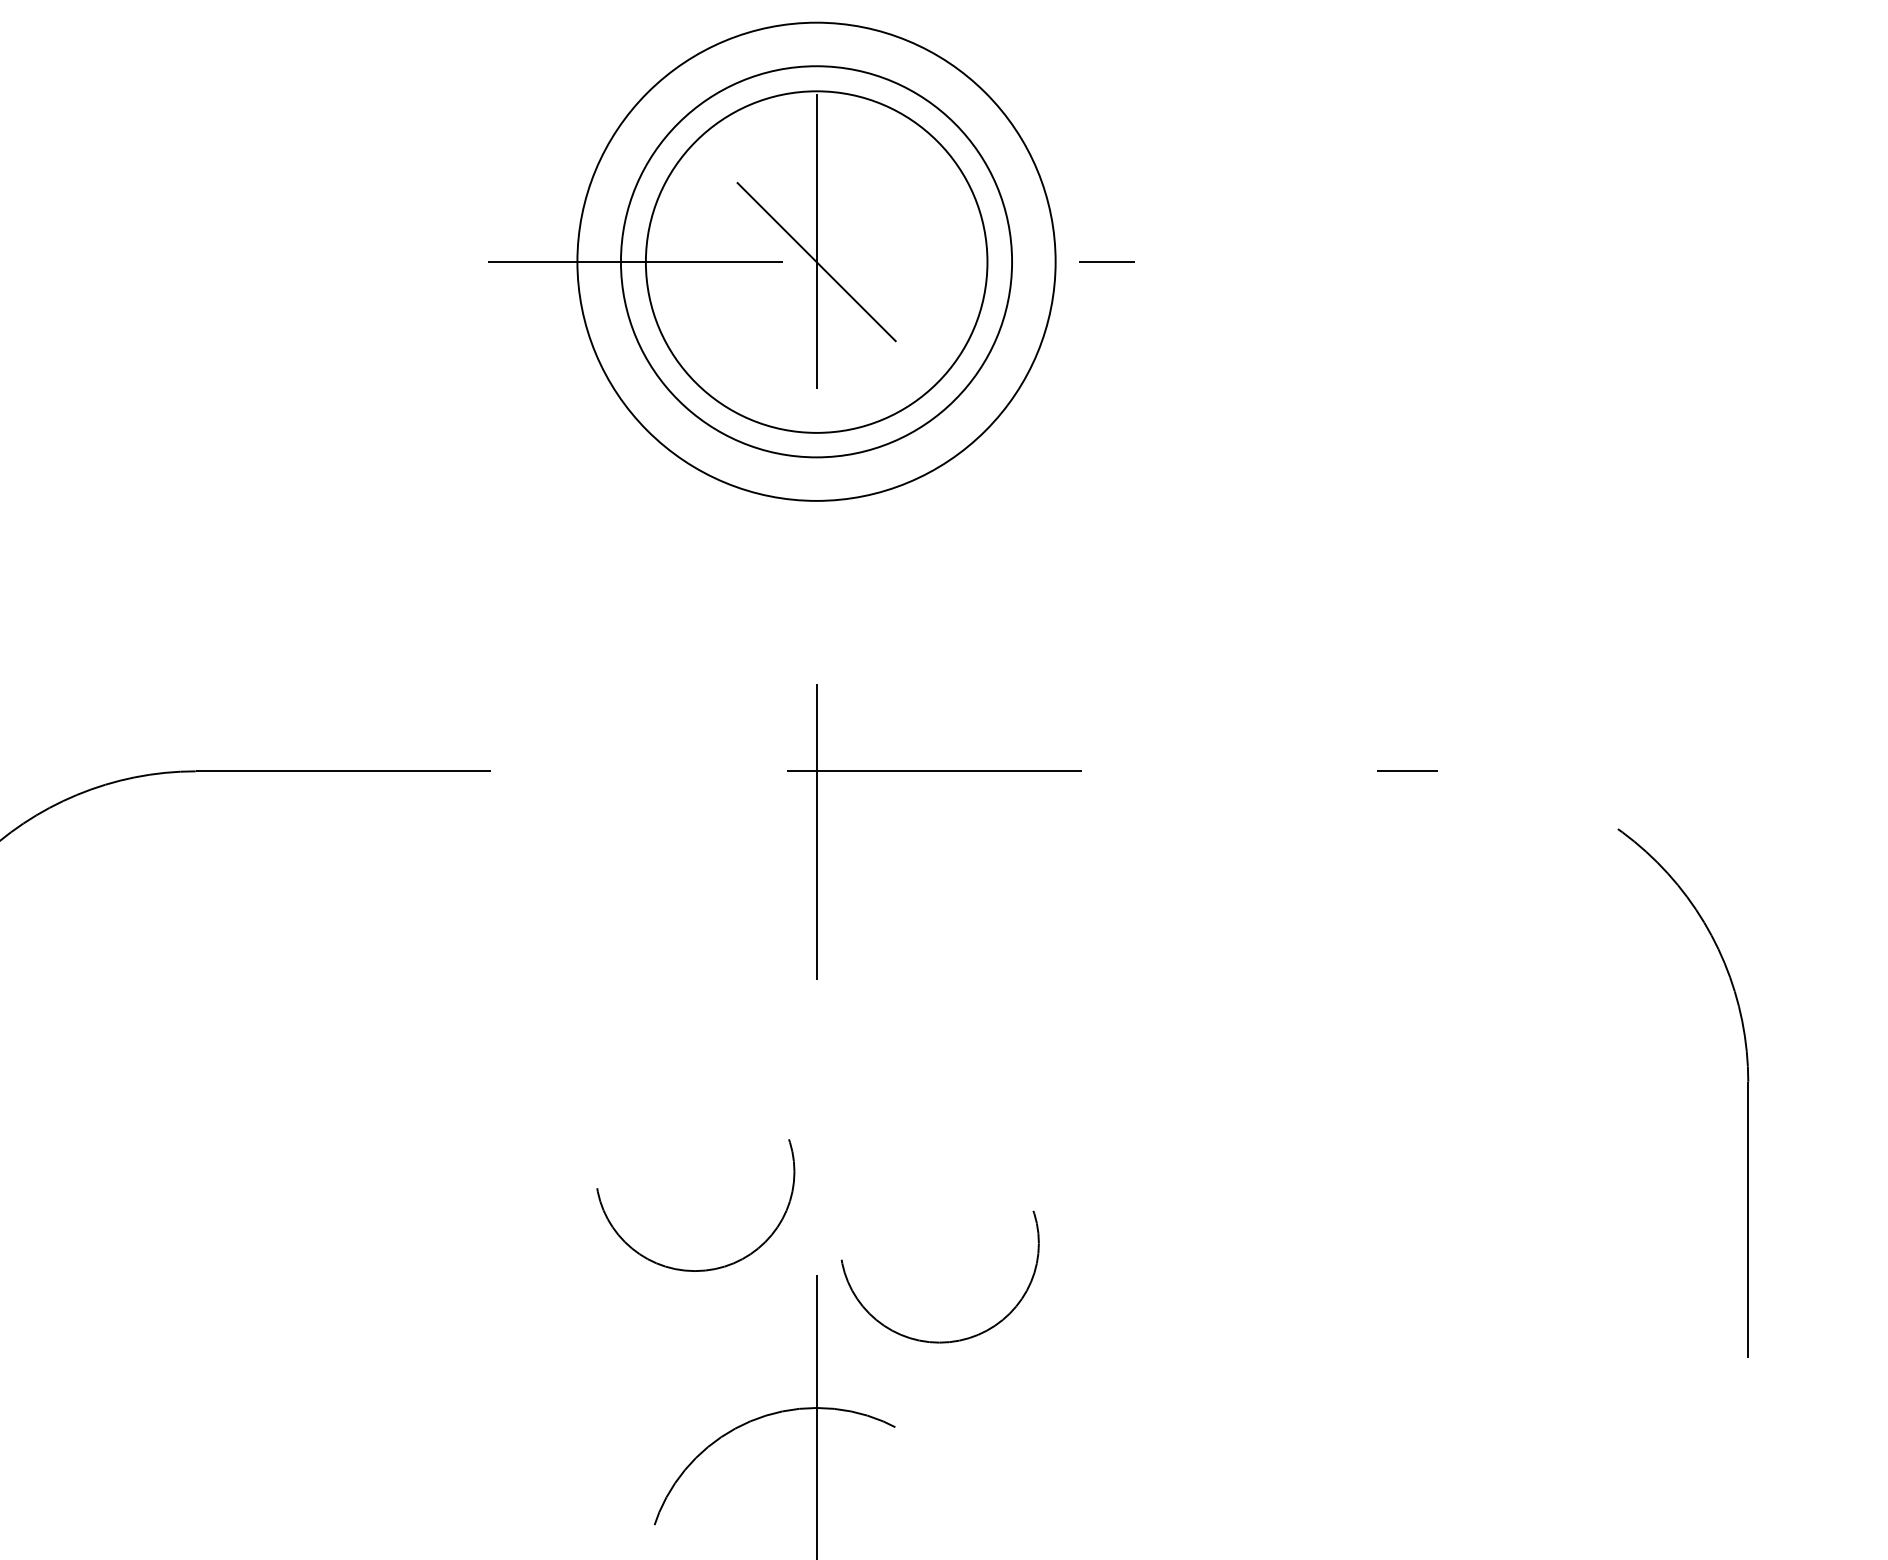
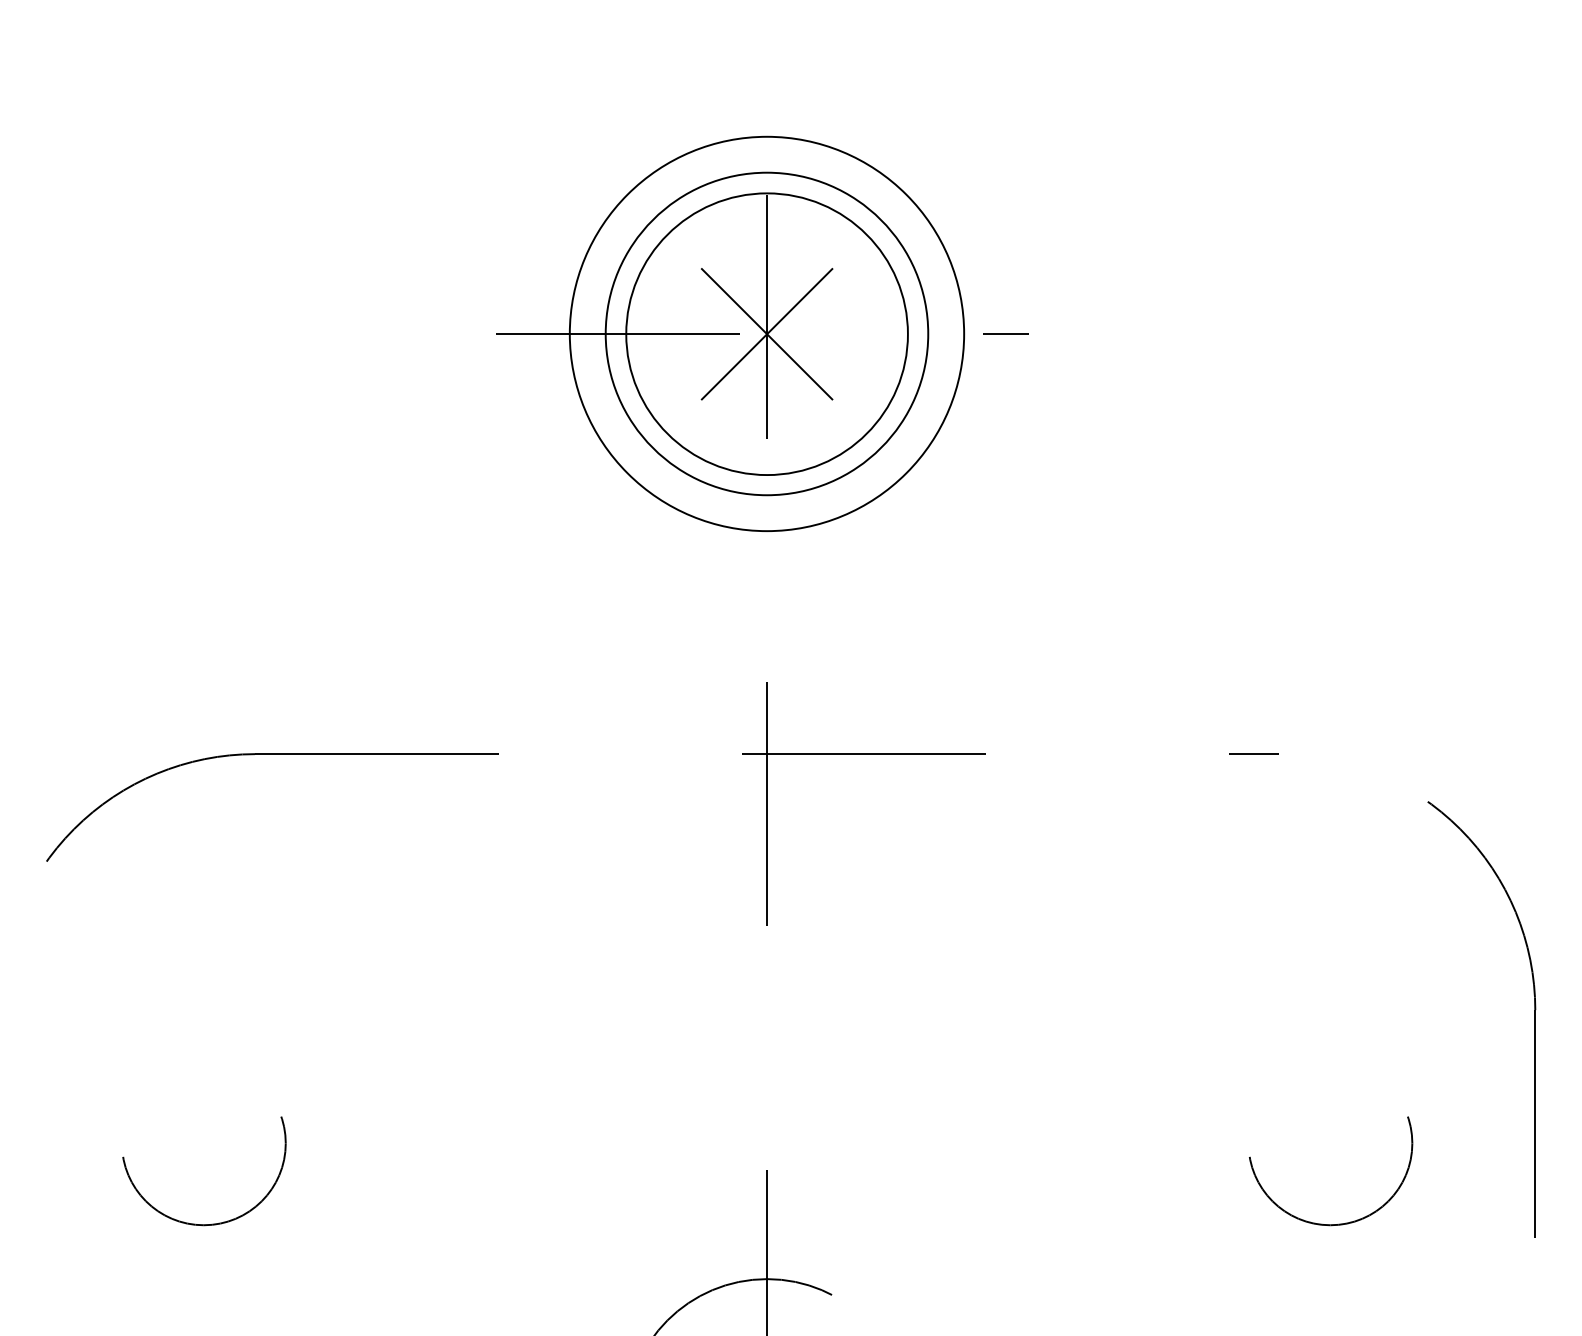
line: (815, 262) -> (766, 334), added
part: (705, 1268) -> (212, 1223), moved
part: (949, 1340) -> (1338, 1223), moved

